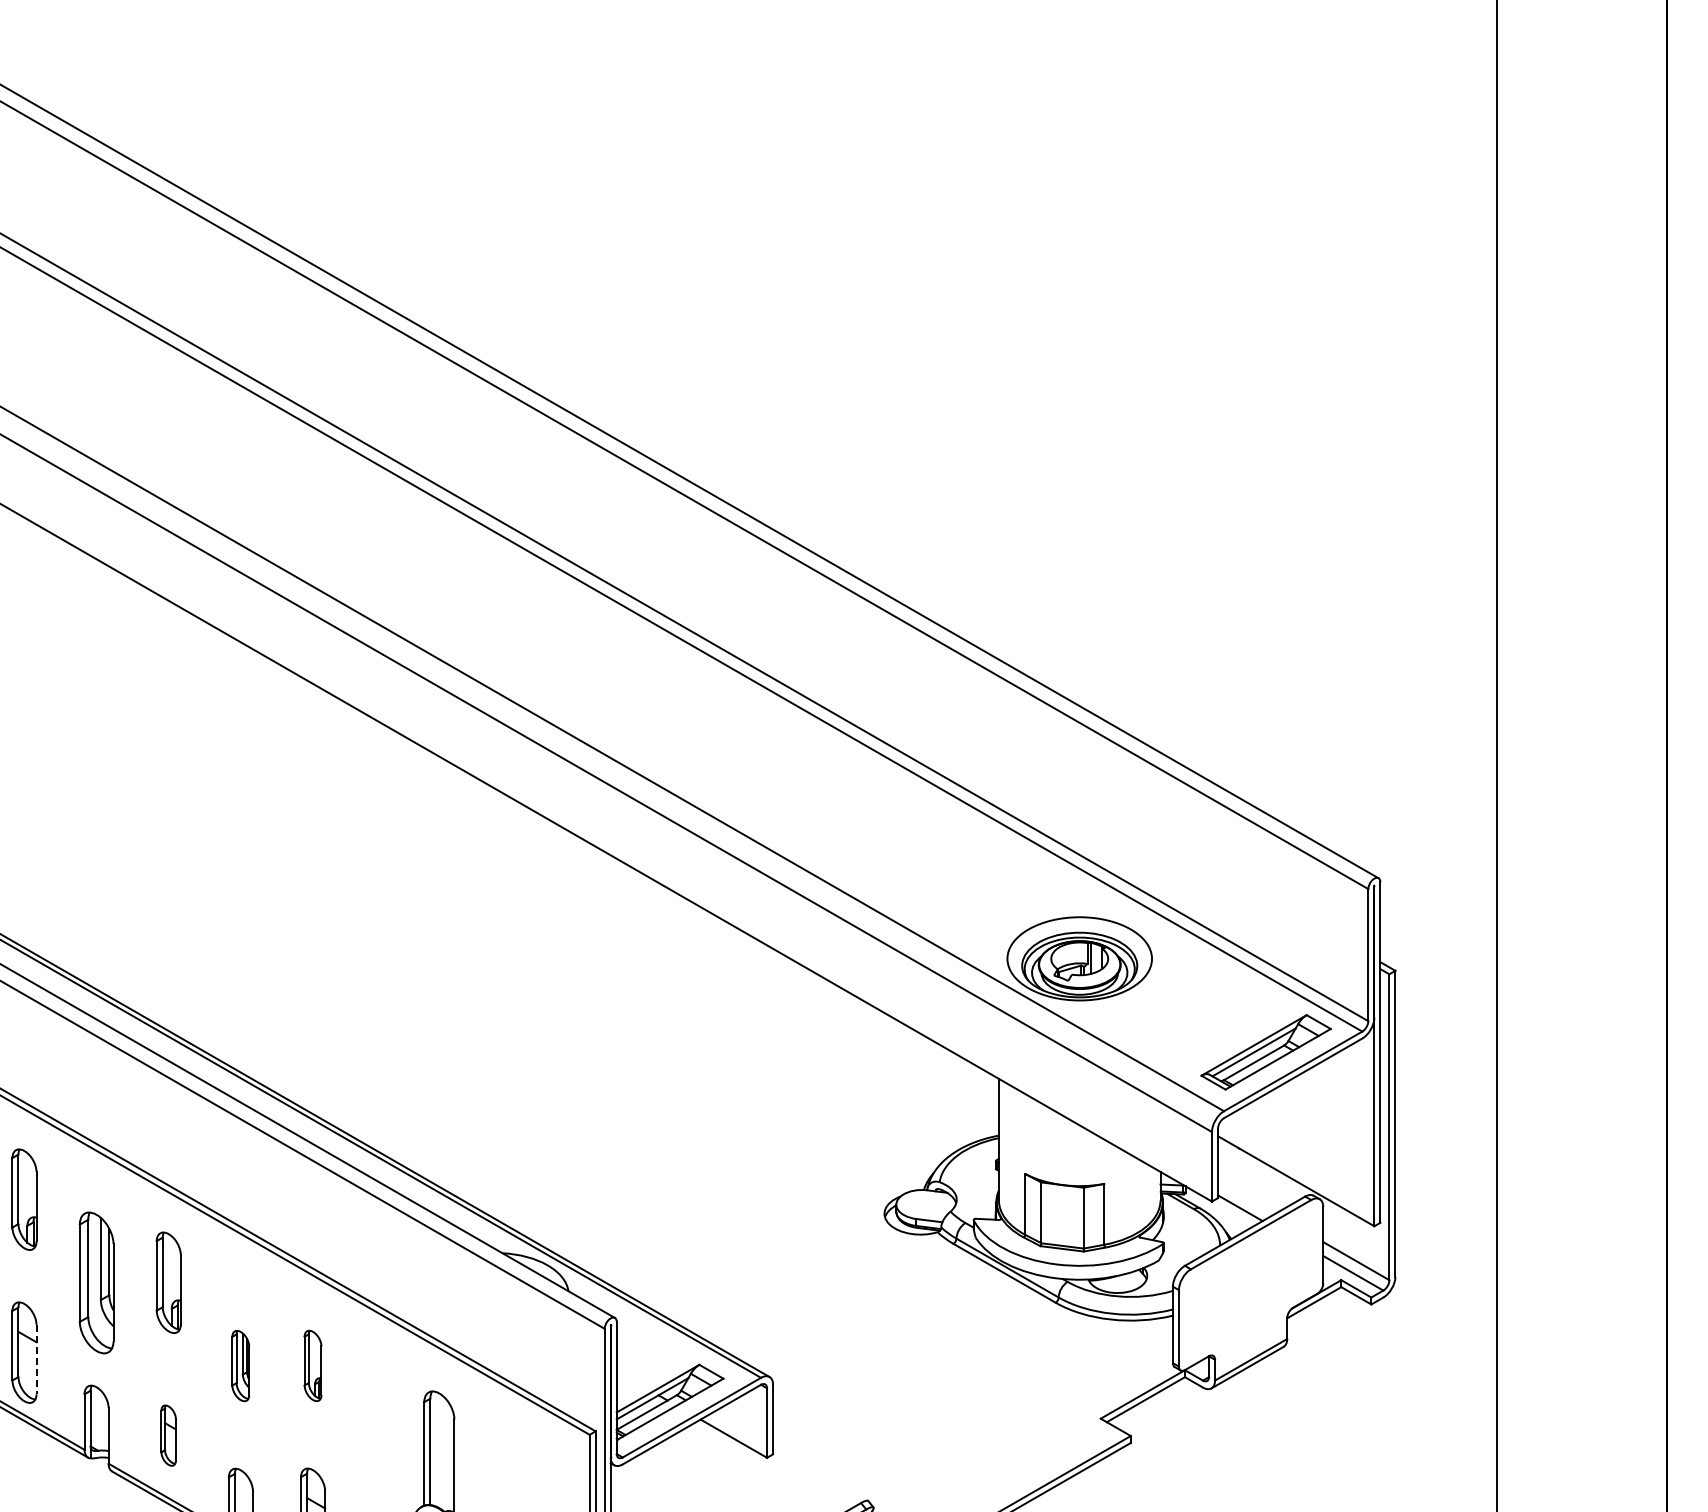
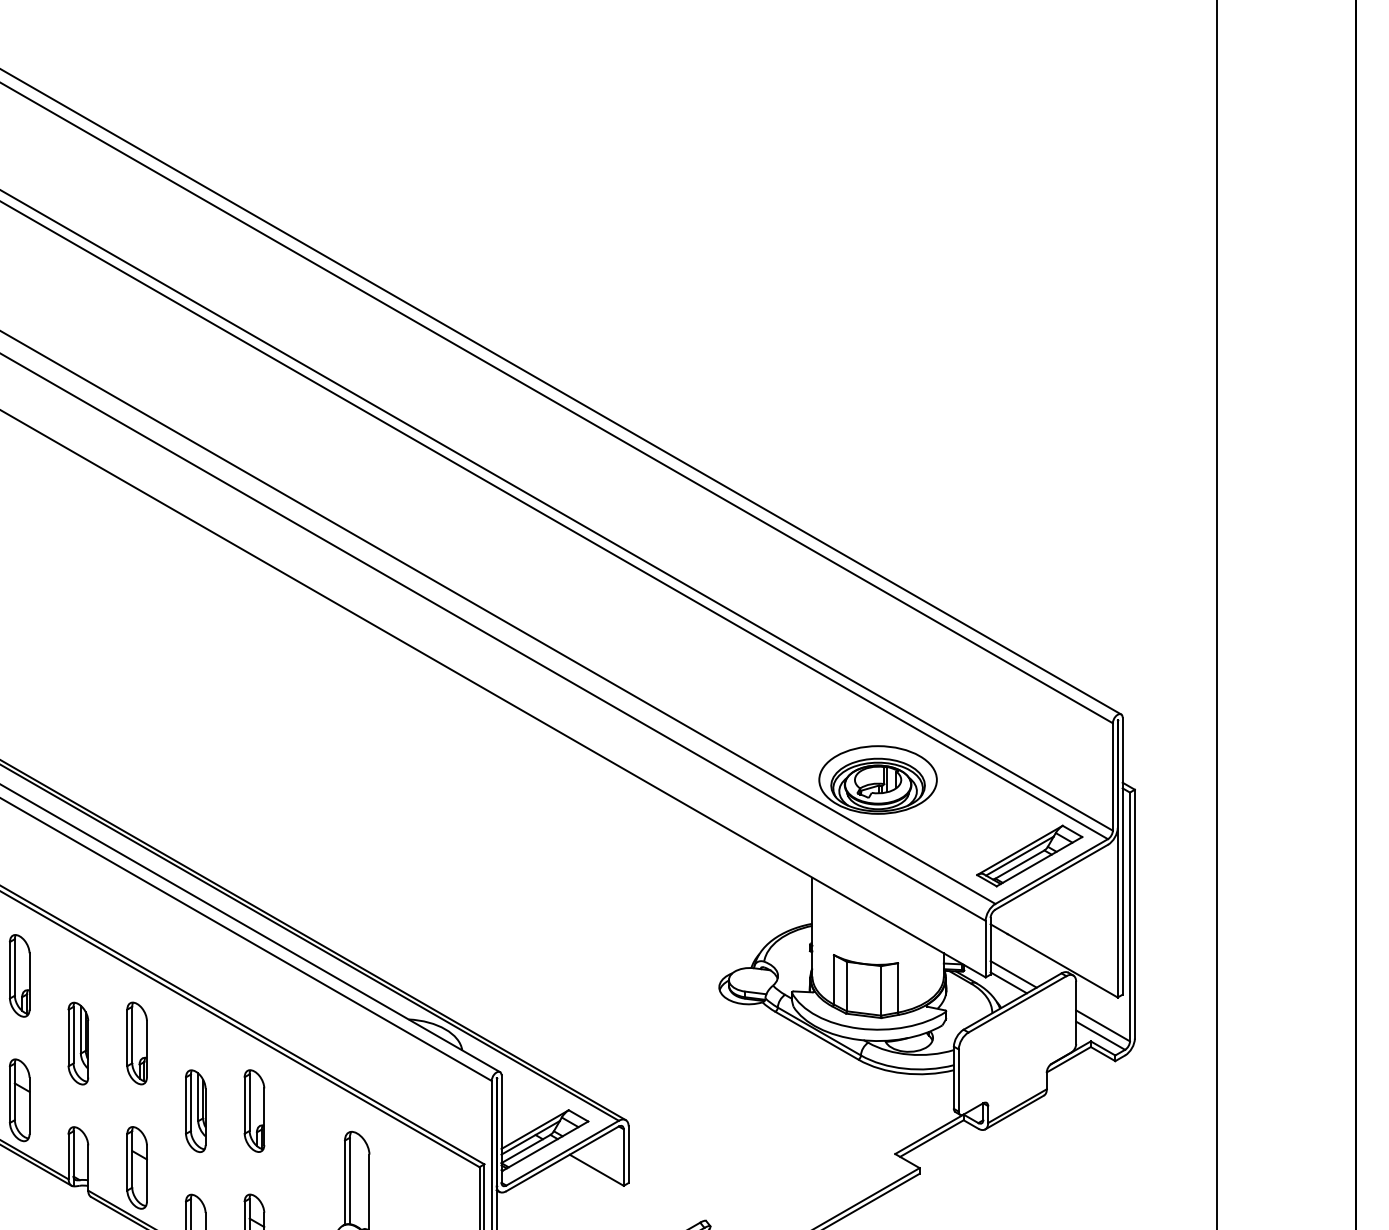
line: (1246, 1197) -> (1013, 974), added
part: (96, 1282) -> (78, 1043), size x0.71
line: (36, 1359) -> (29, 1105), dashed -> solid
part: (240, 1365) -> (195, 1110), size x1.43
part: (312, 1365) -> (254, 1110), size x1.43
part: (168, 1435) -> (136, 1167), size x1.67

